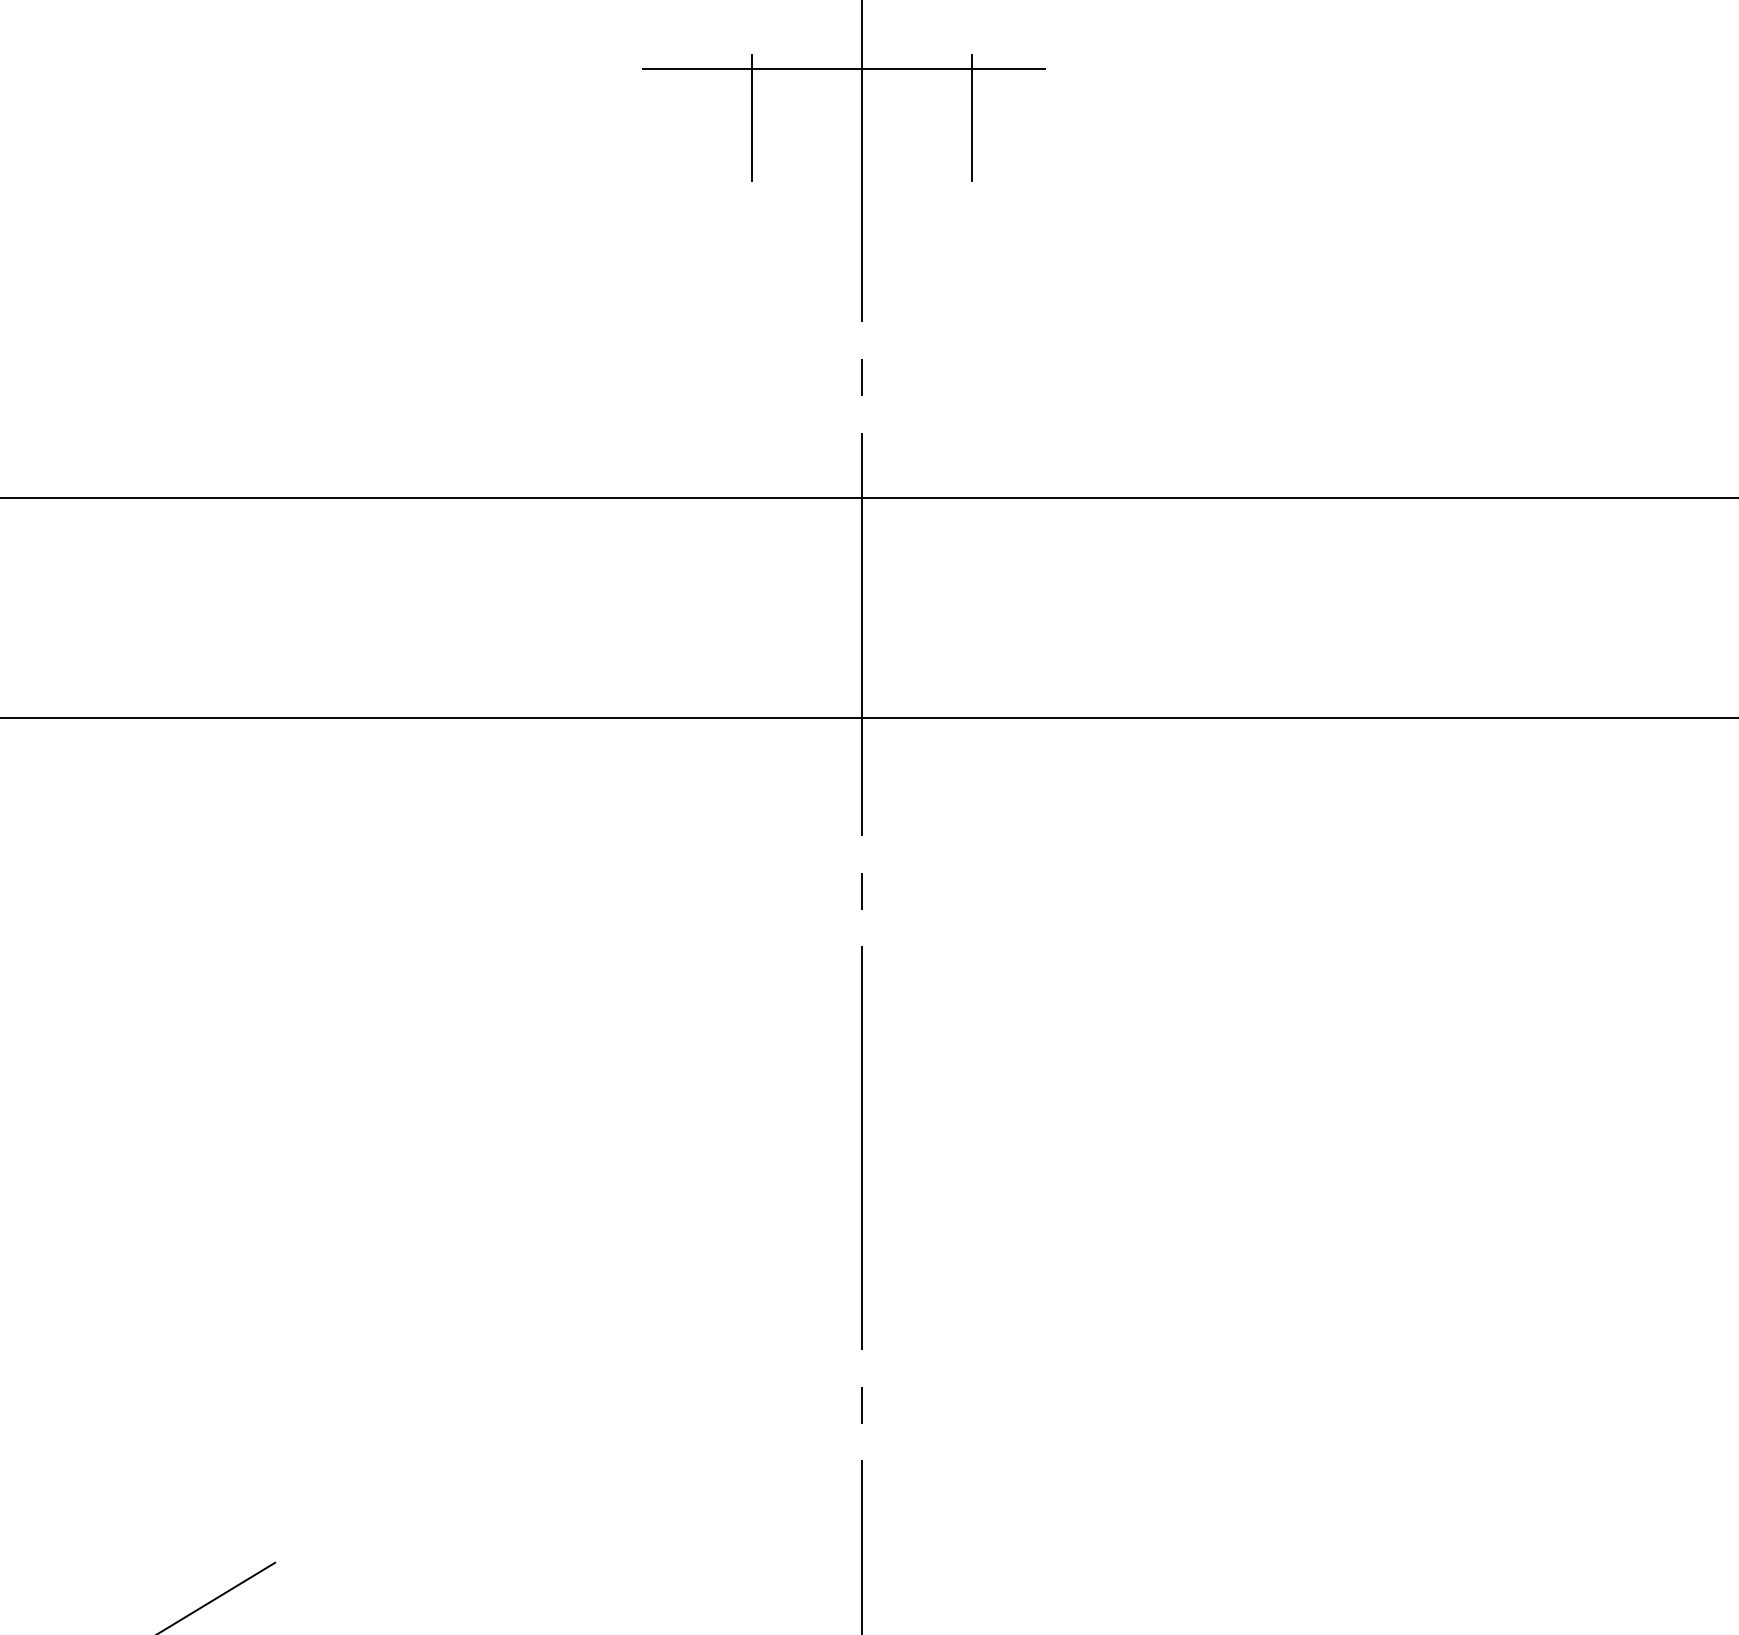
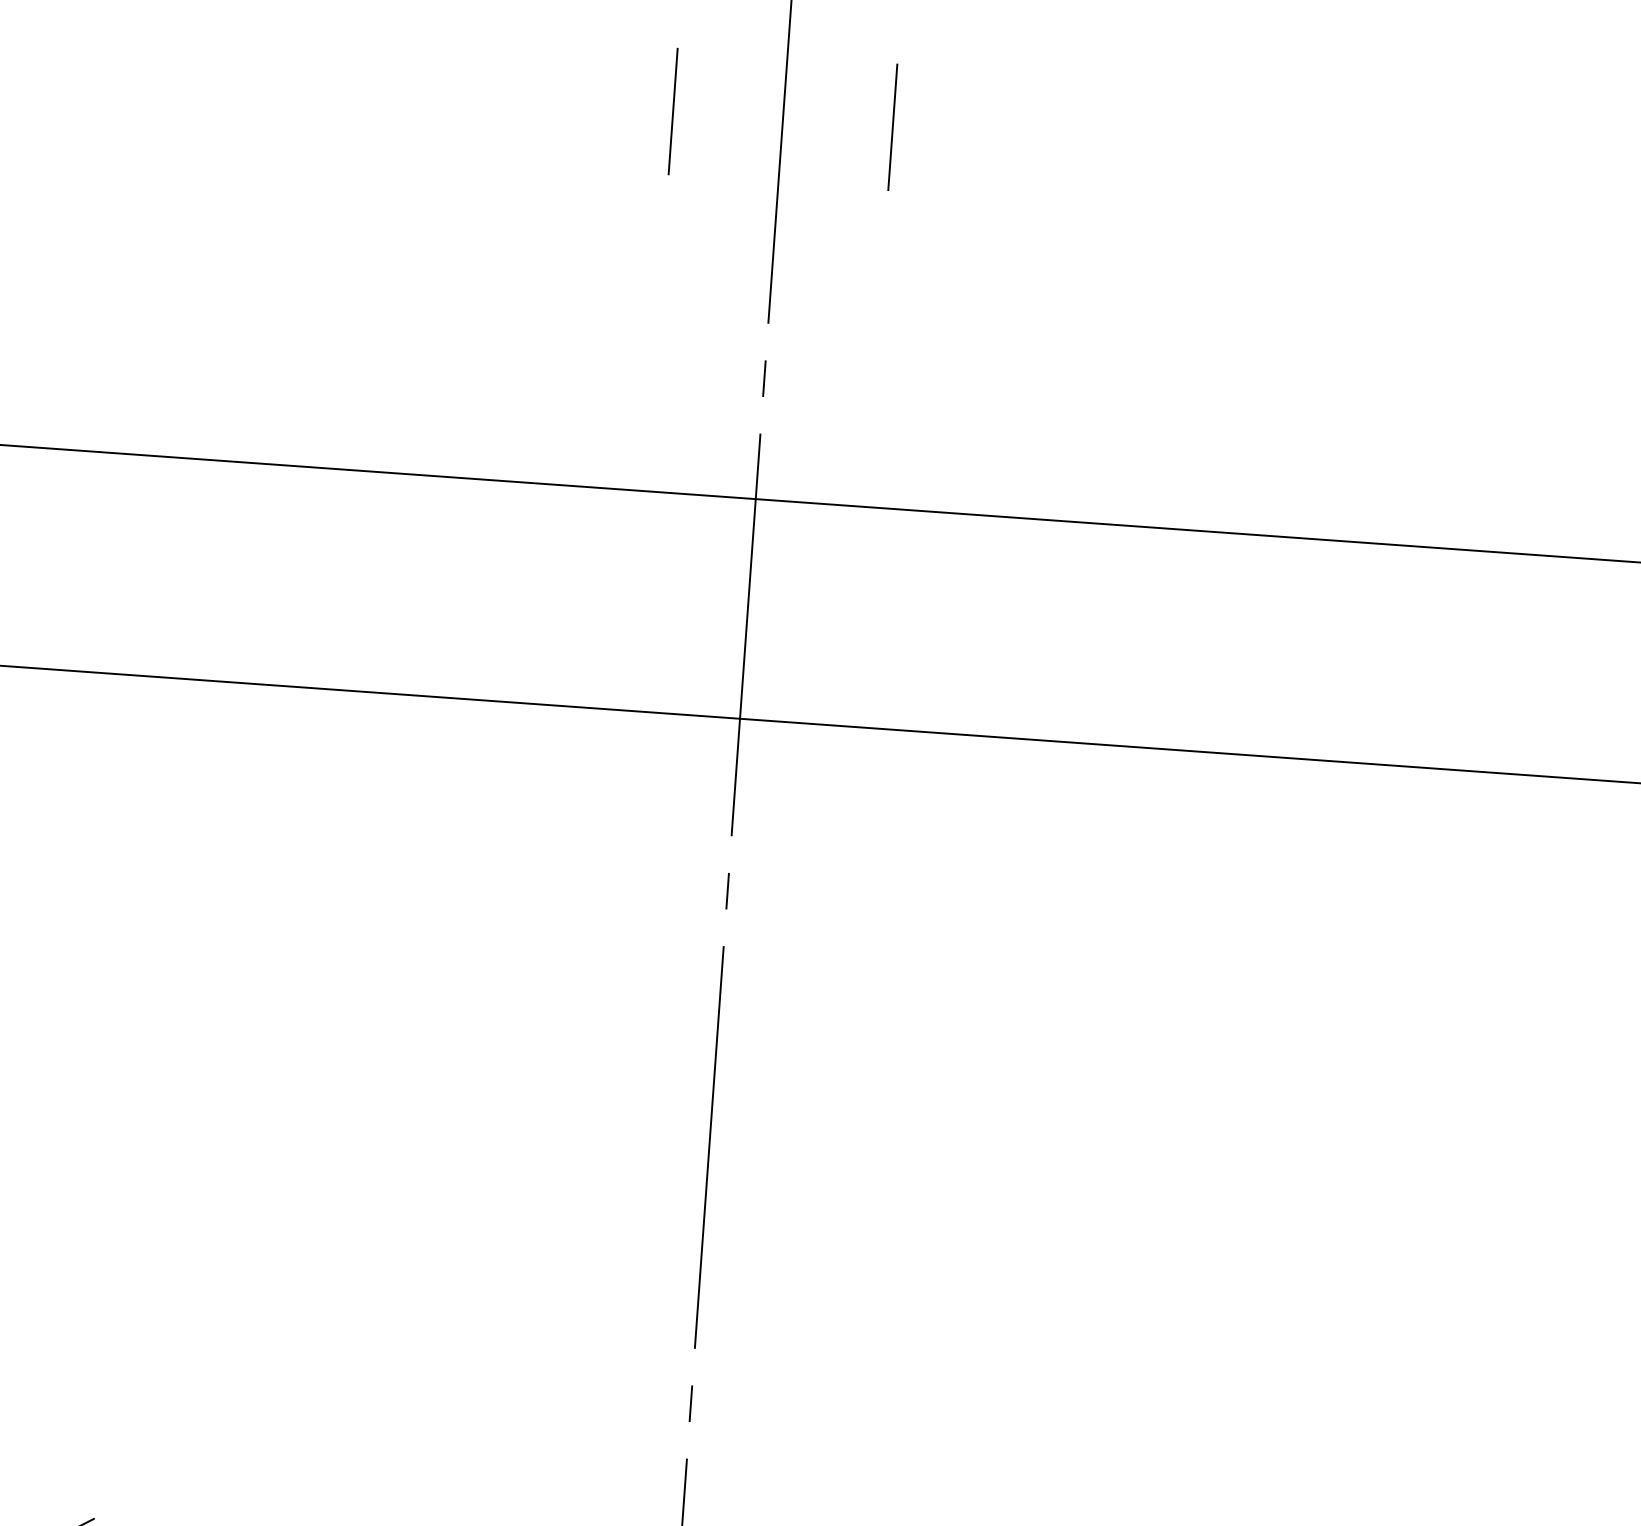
line: (862, 69) -> (786, 71), removed

